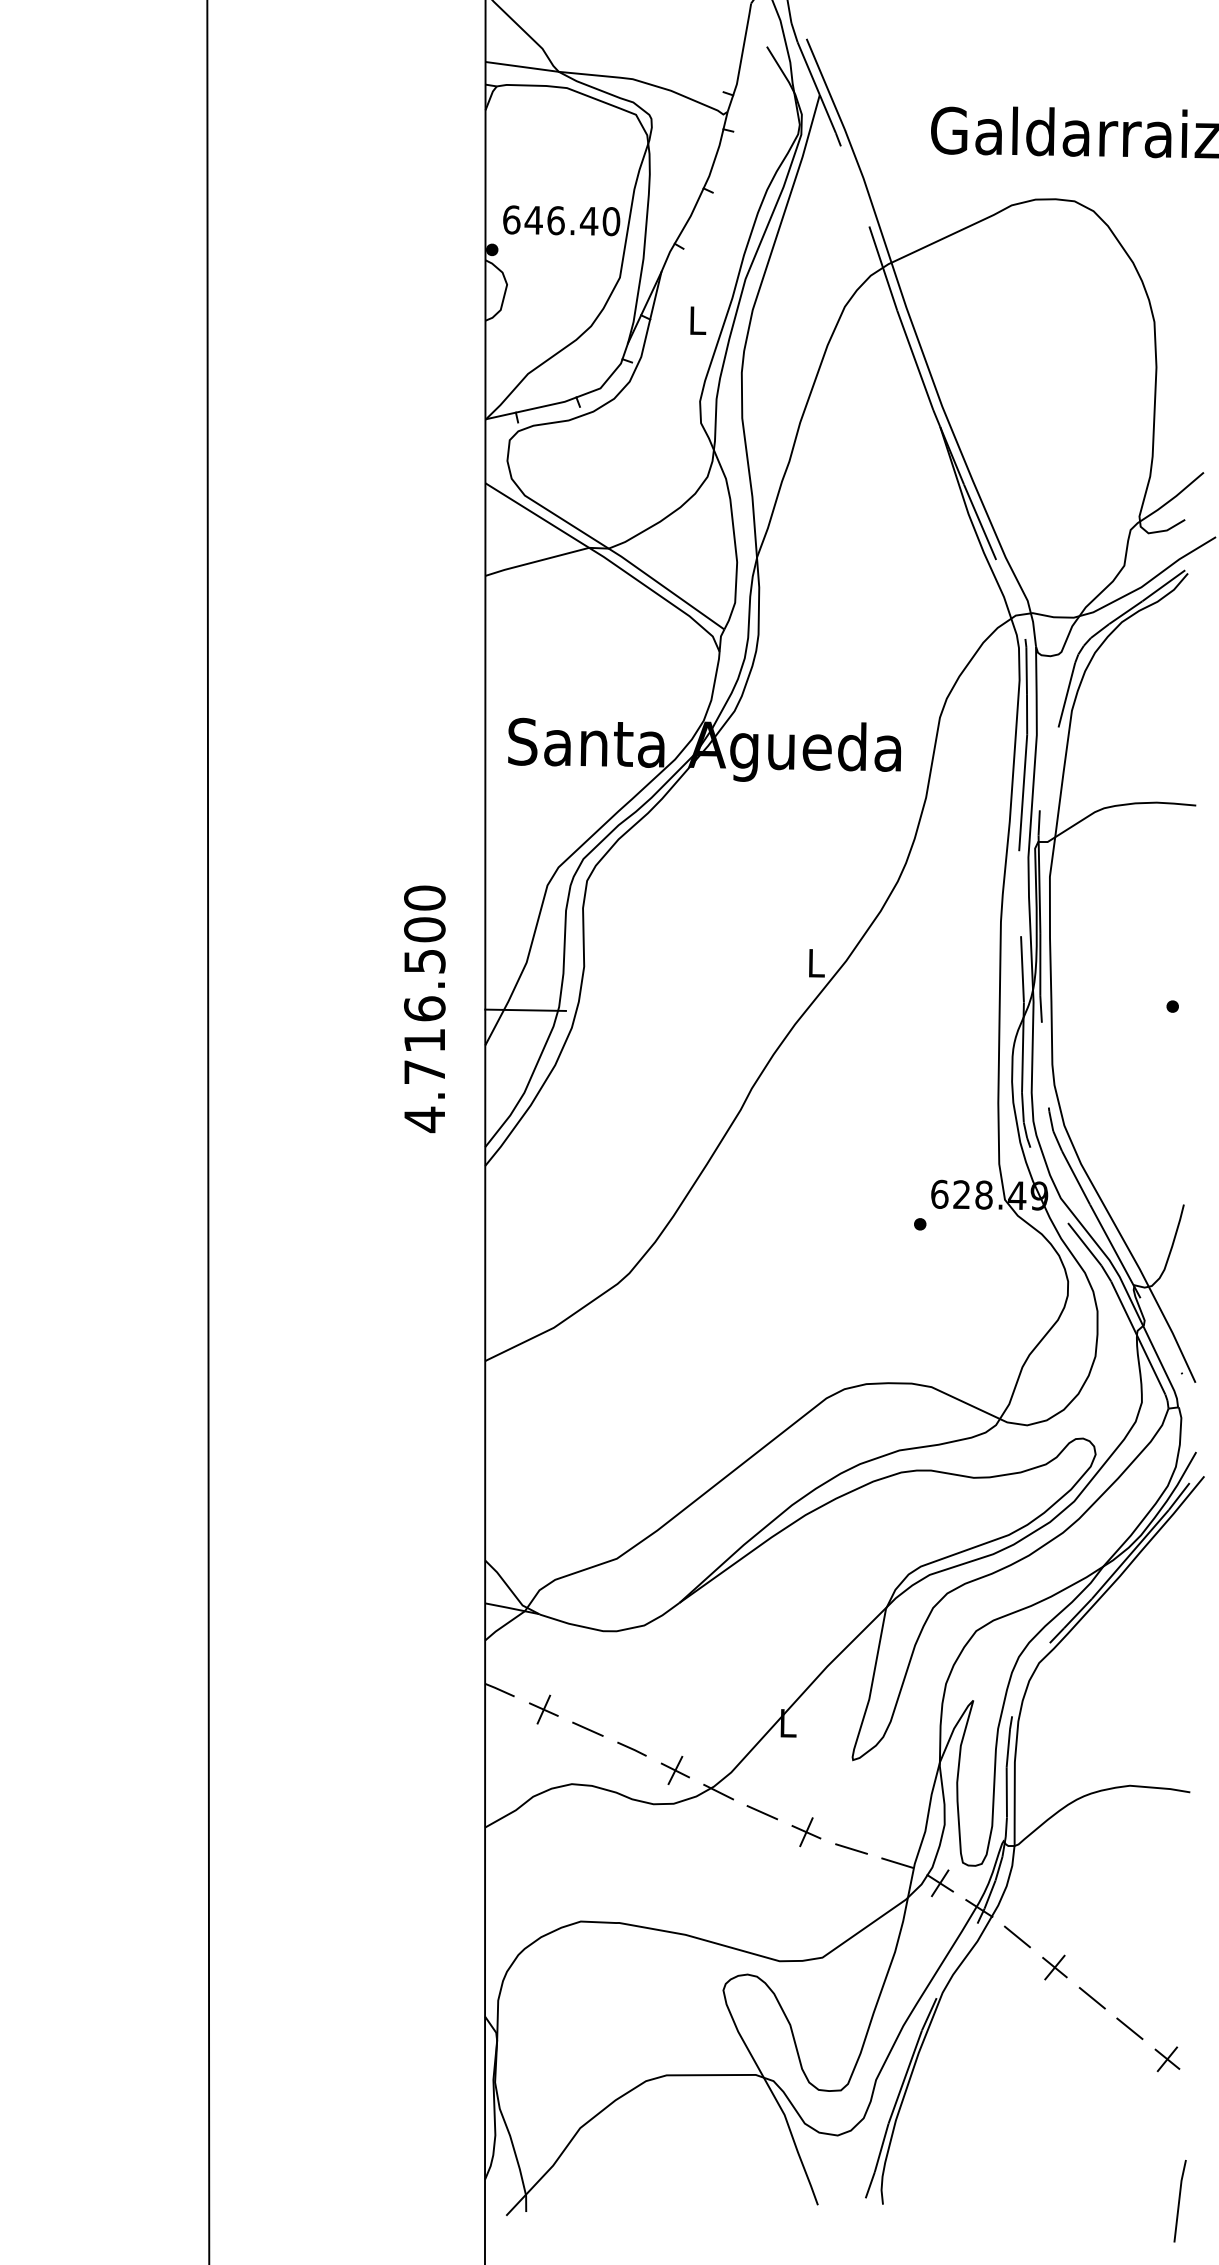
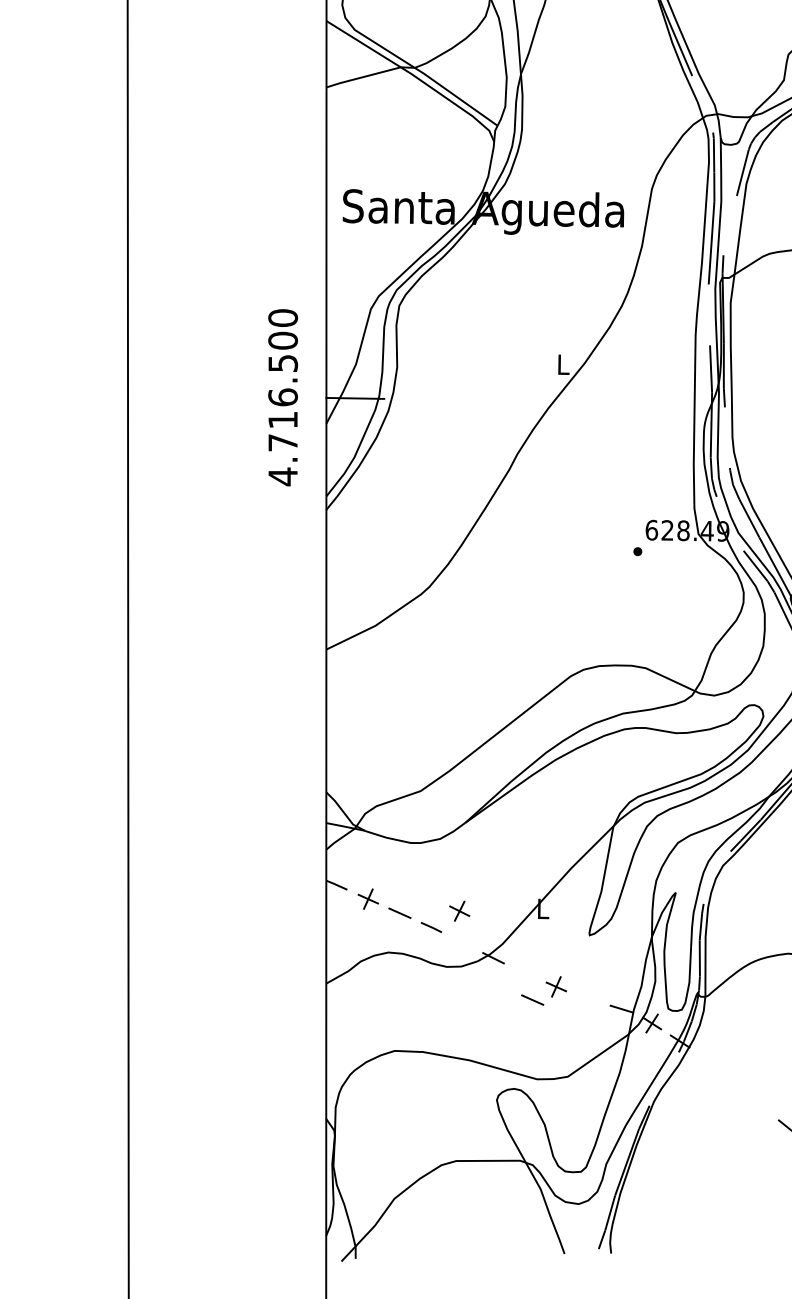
part: (674, 1770) -> (459, 911), moved
line: (761, 1812) -> (532, 1000), moved
line: (851, 1848) -> (588, 998), removed
line: (1016, 1936) -> (706, 1061), removed
part: (1054, 1967) -> (733, 1083), removed
line: (1091, 1998) -> (760, 1106), removed

